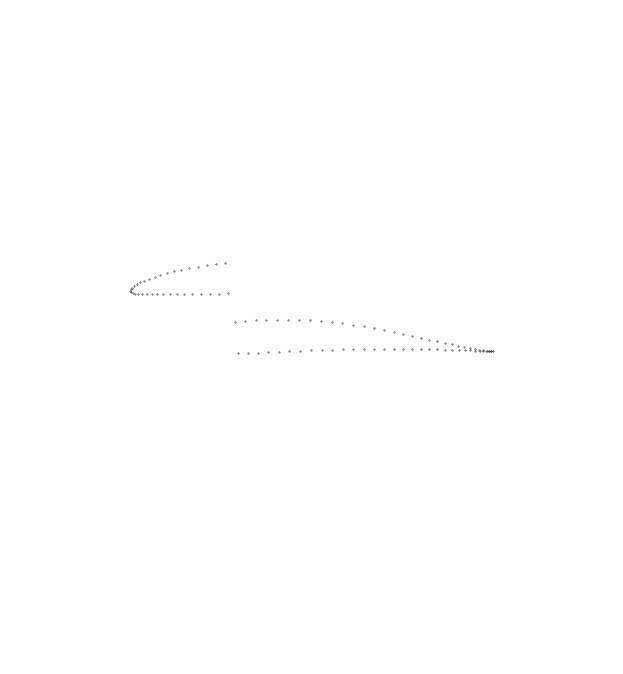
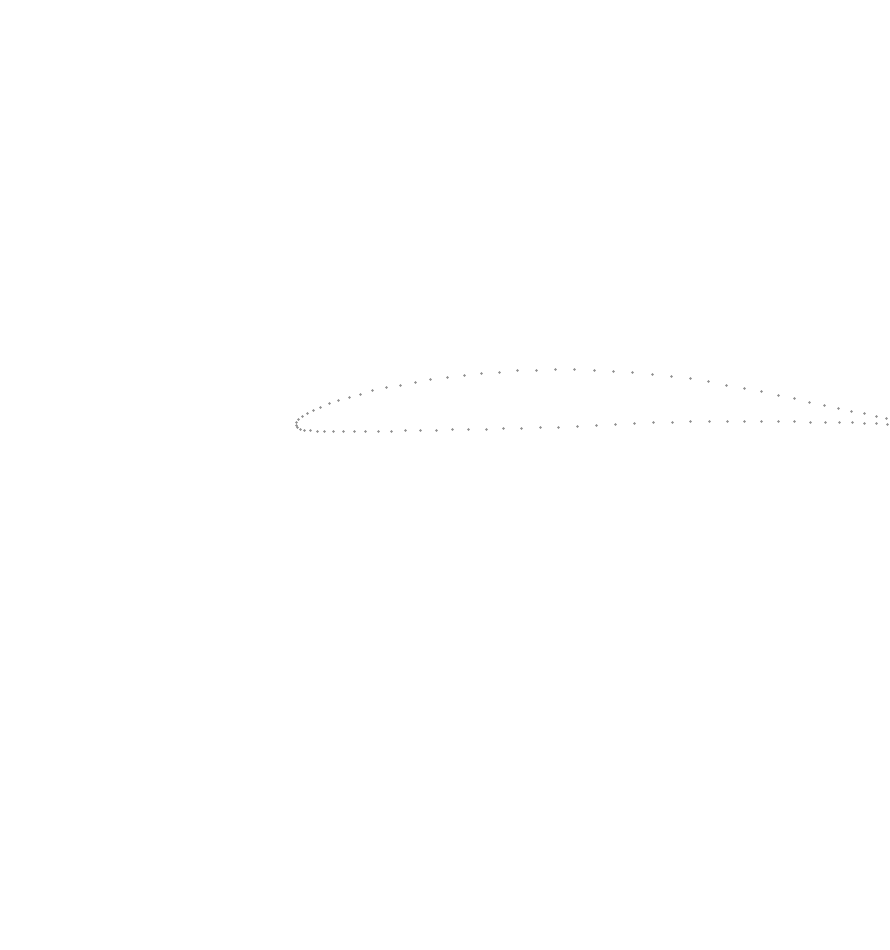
part: (181, 271) -> (385, 390), moved

